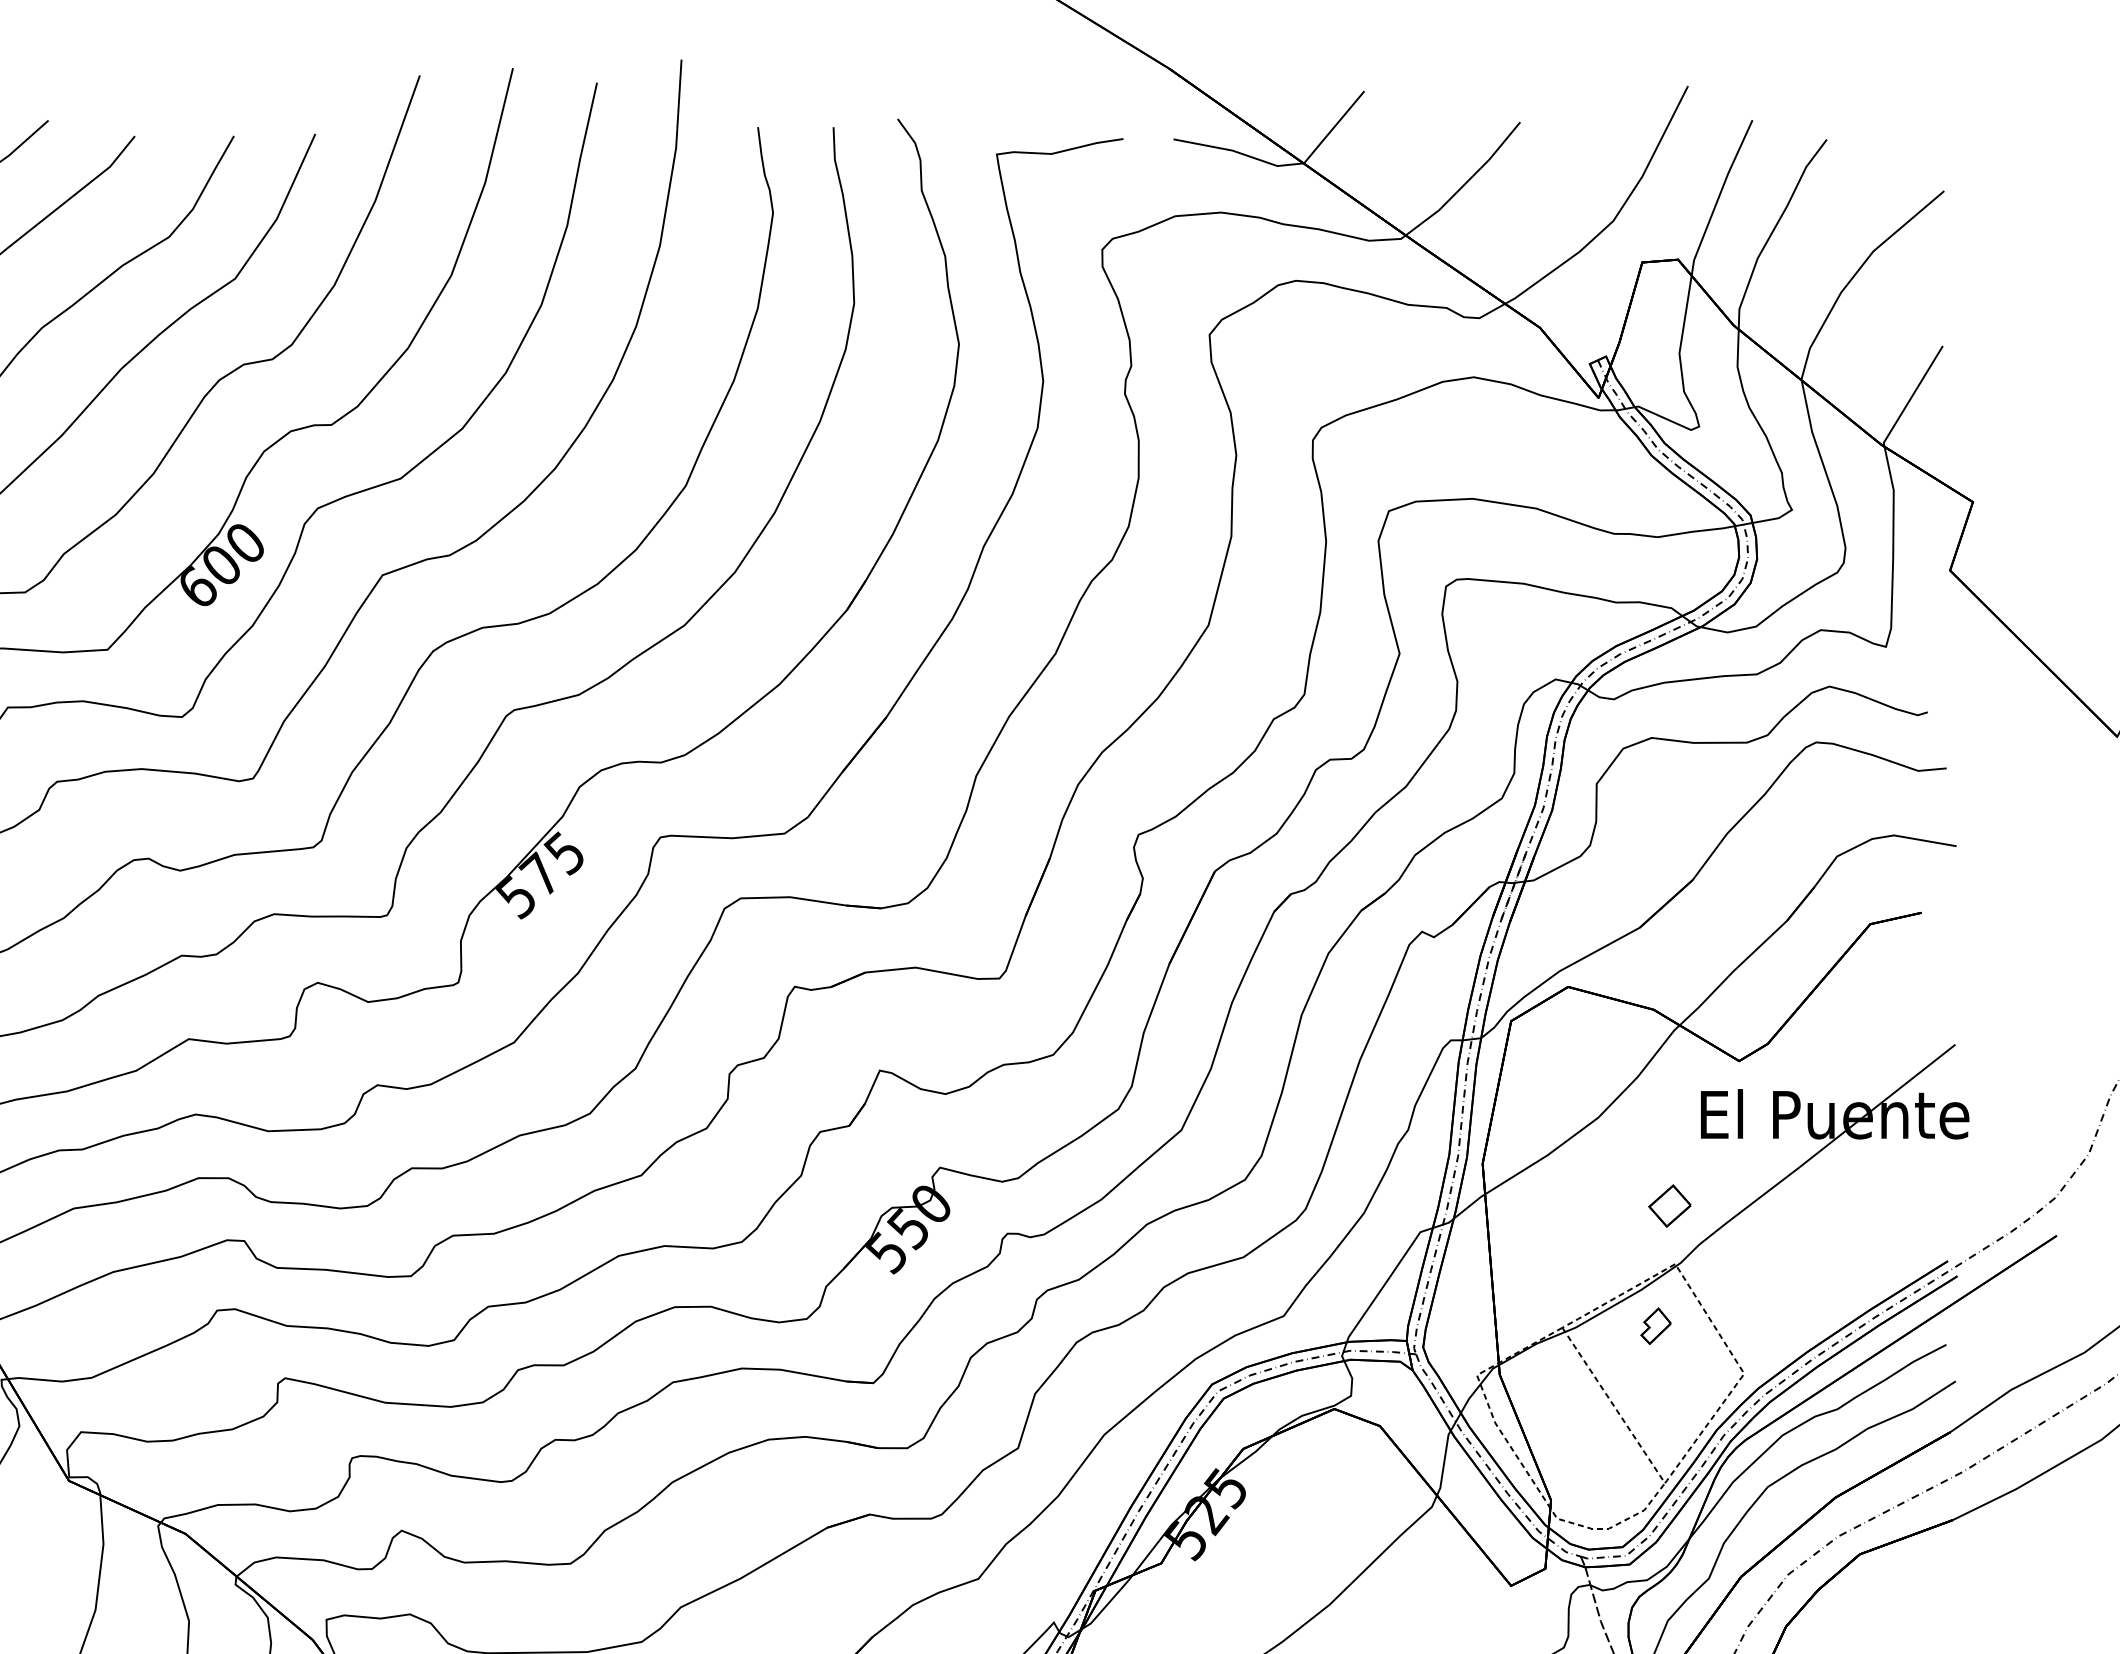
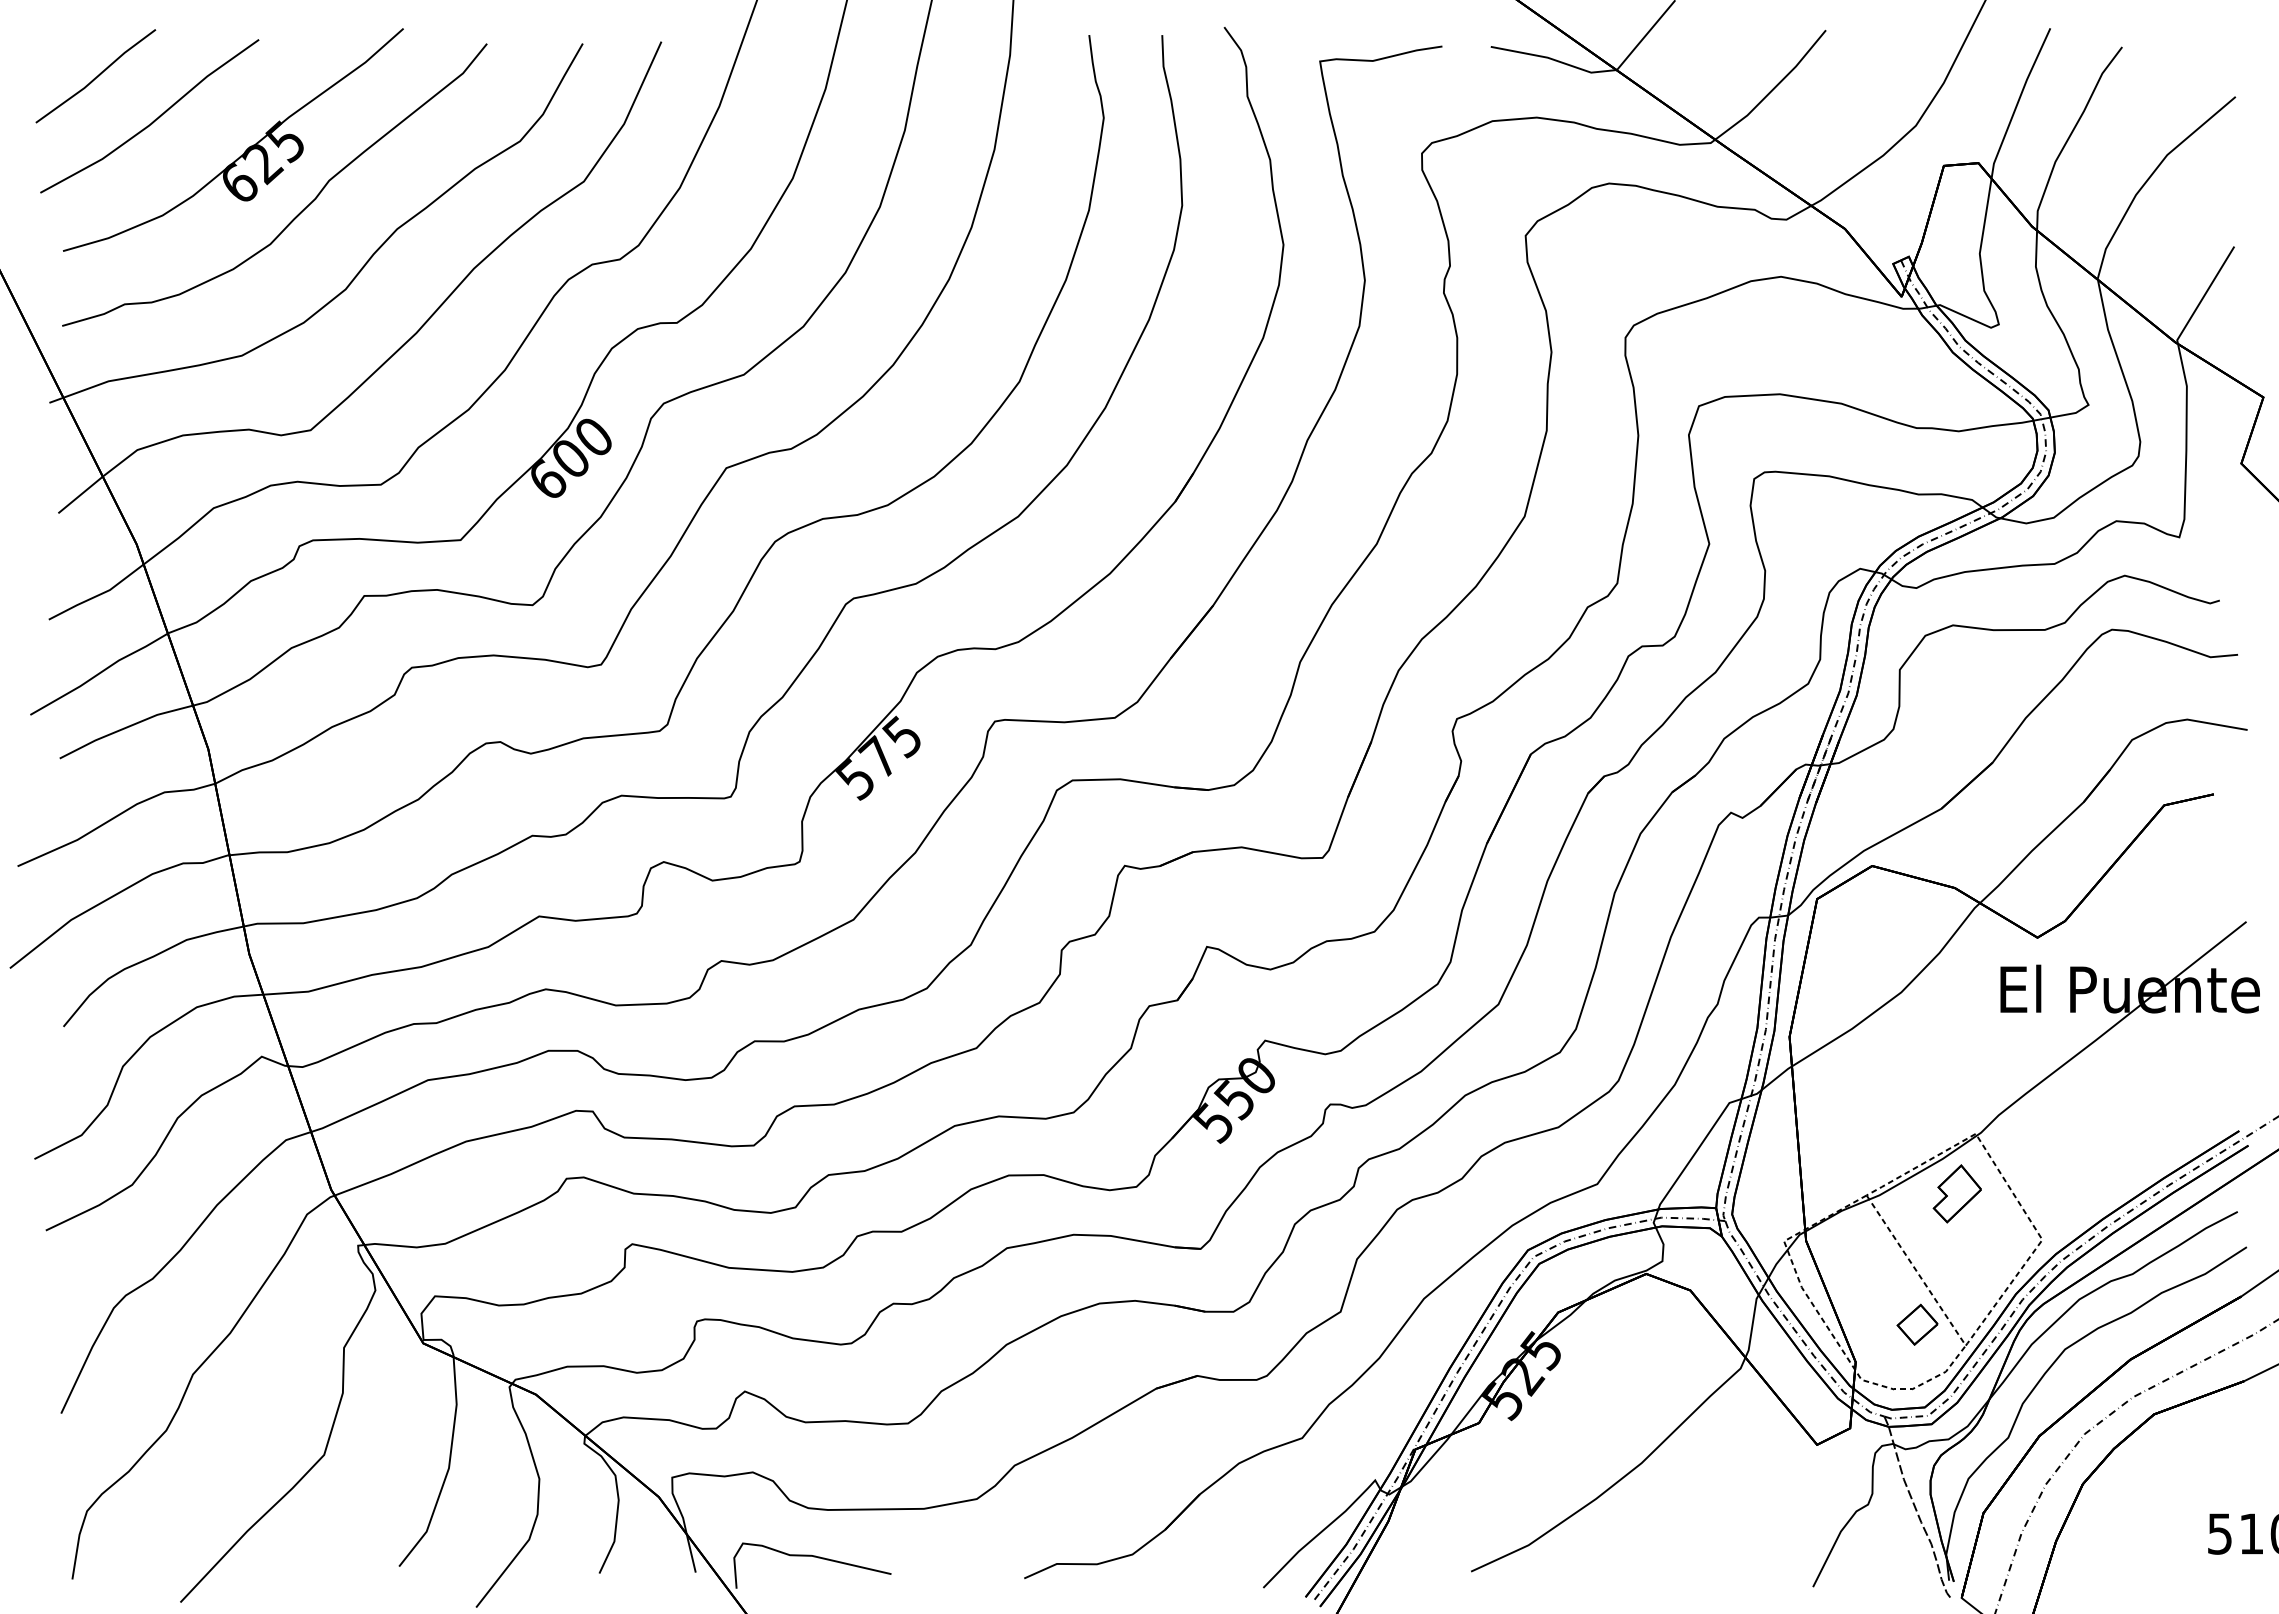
part: (1669, 1205) -> (1917, 1324), moved
part: (1655, 1325) -> (1956, 1193), size x1.67

